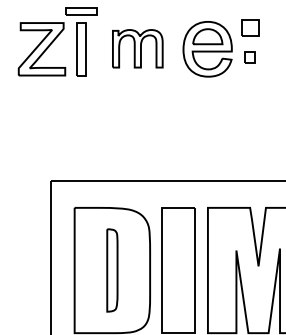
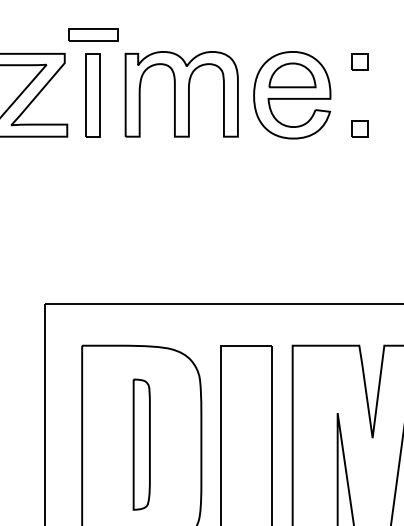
part: (249, 27) -> (358, 60), size x0.62
part: (137, 48) -> (181, 94), size x1.43
part: (249, 57) -> (358, 128), moved

